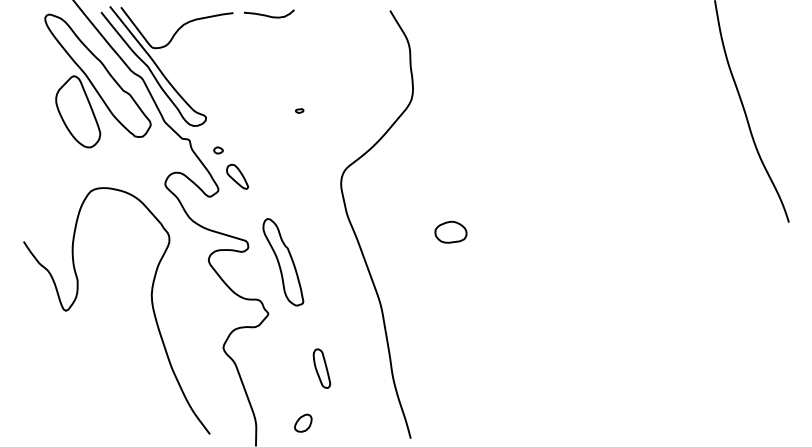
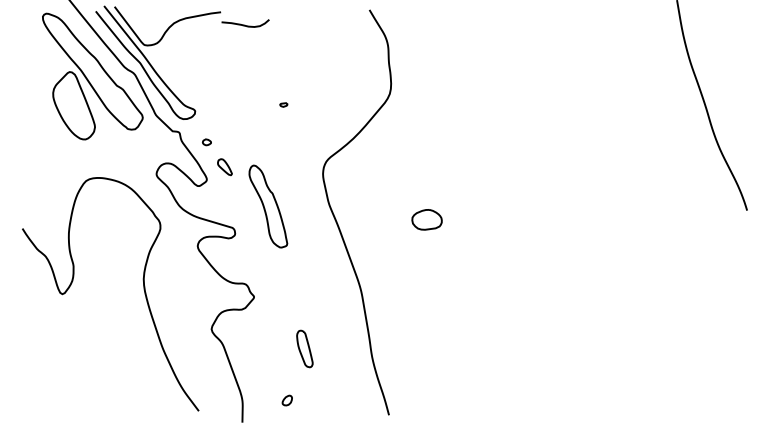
curve: (269, 15) -> (245, 24), moved
part: (237, 176) -> (224, 166), size x0.7
part: (283, 262) -> (268, 206), moved
part: (303, 422) -> (287, 399), size x0.6

